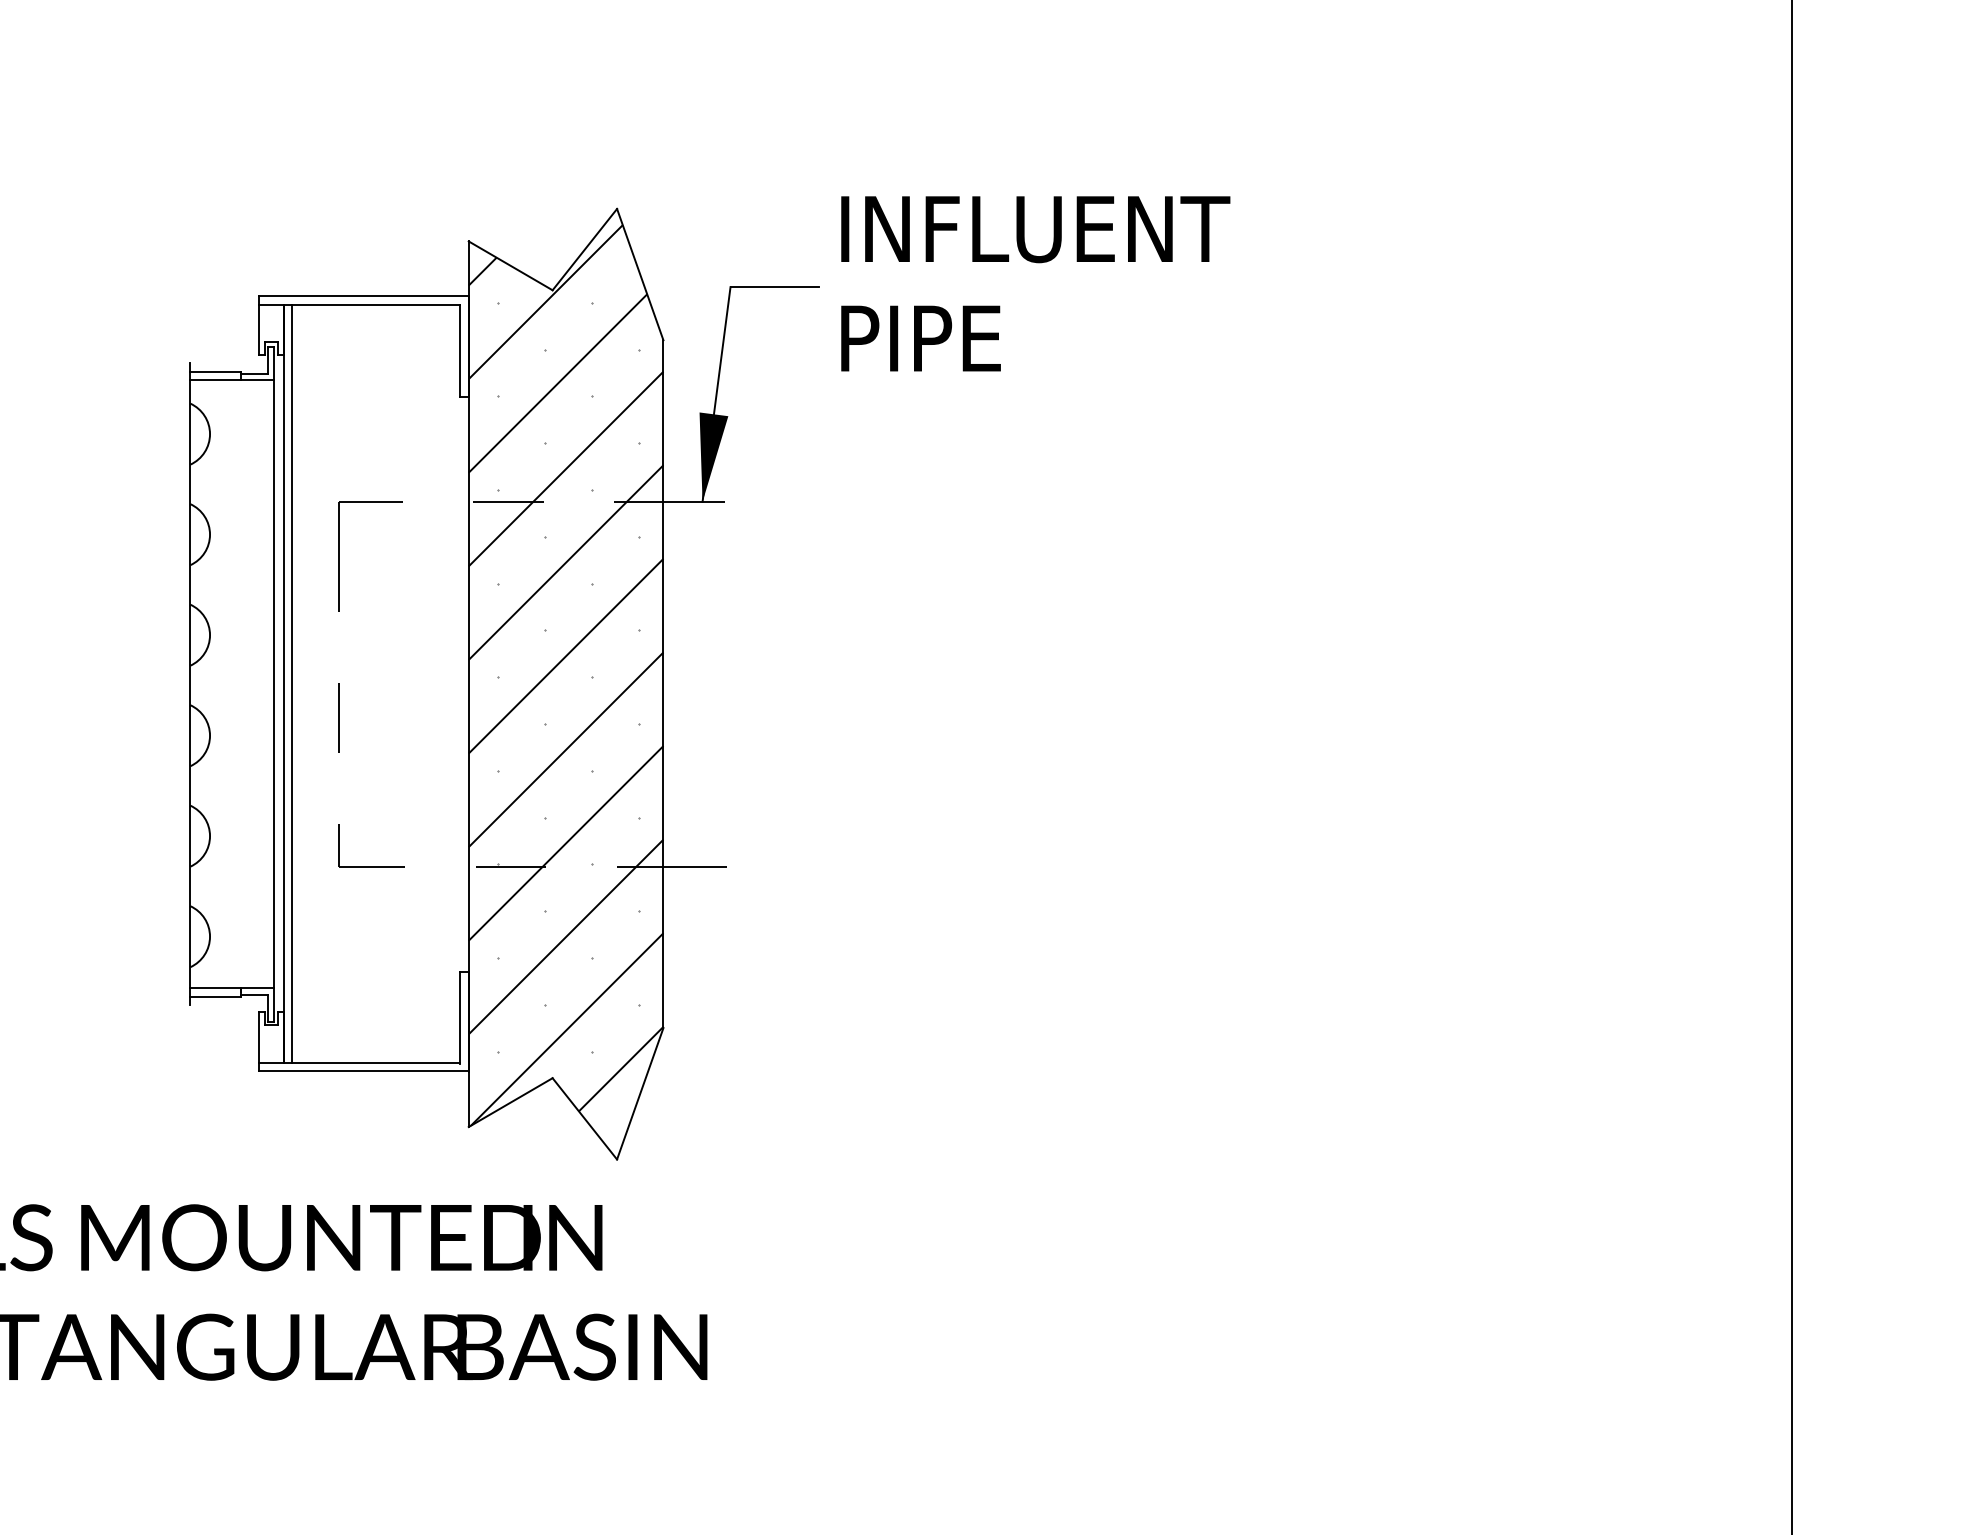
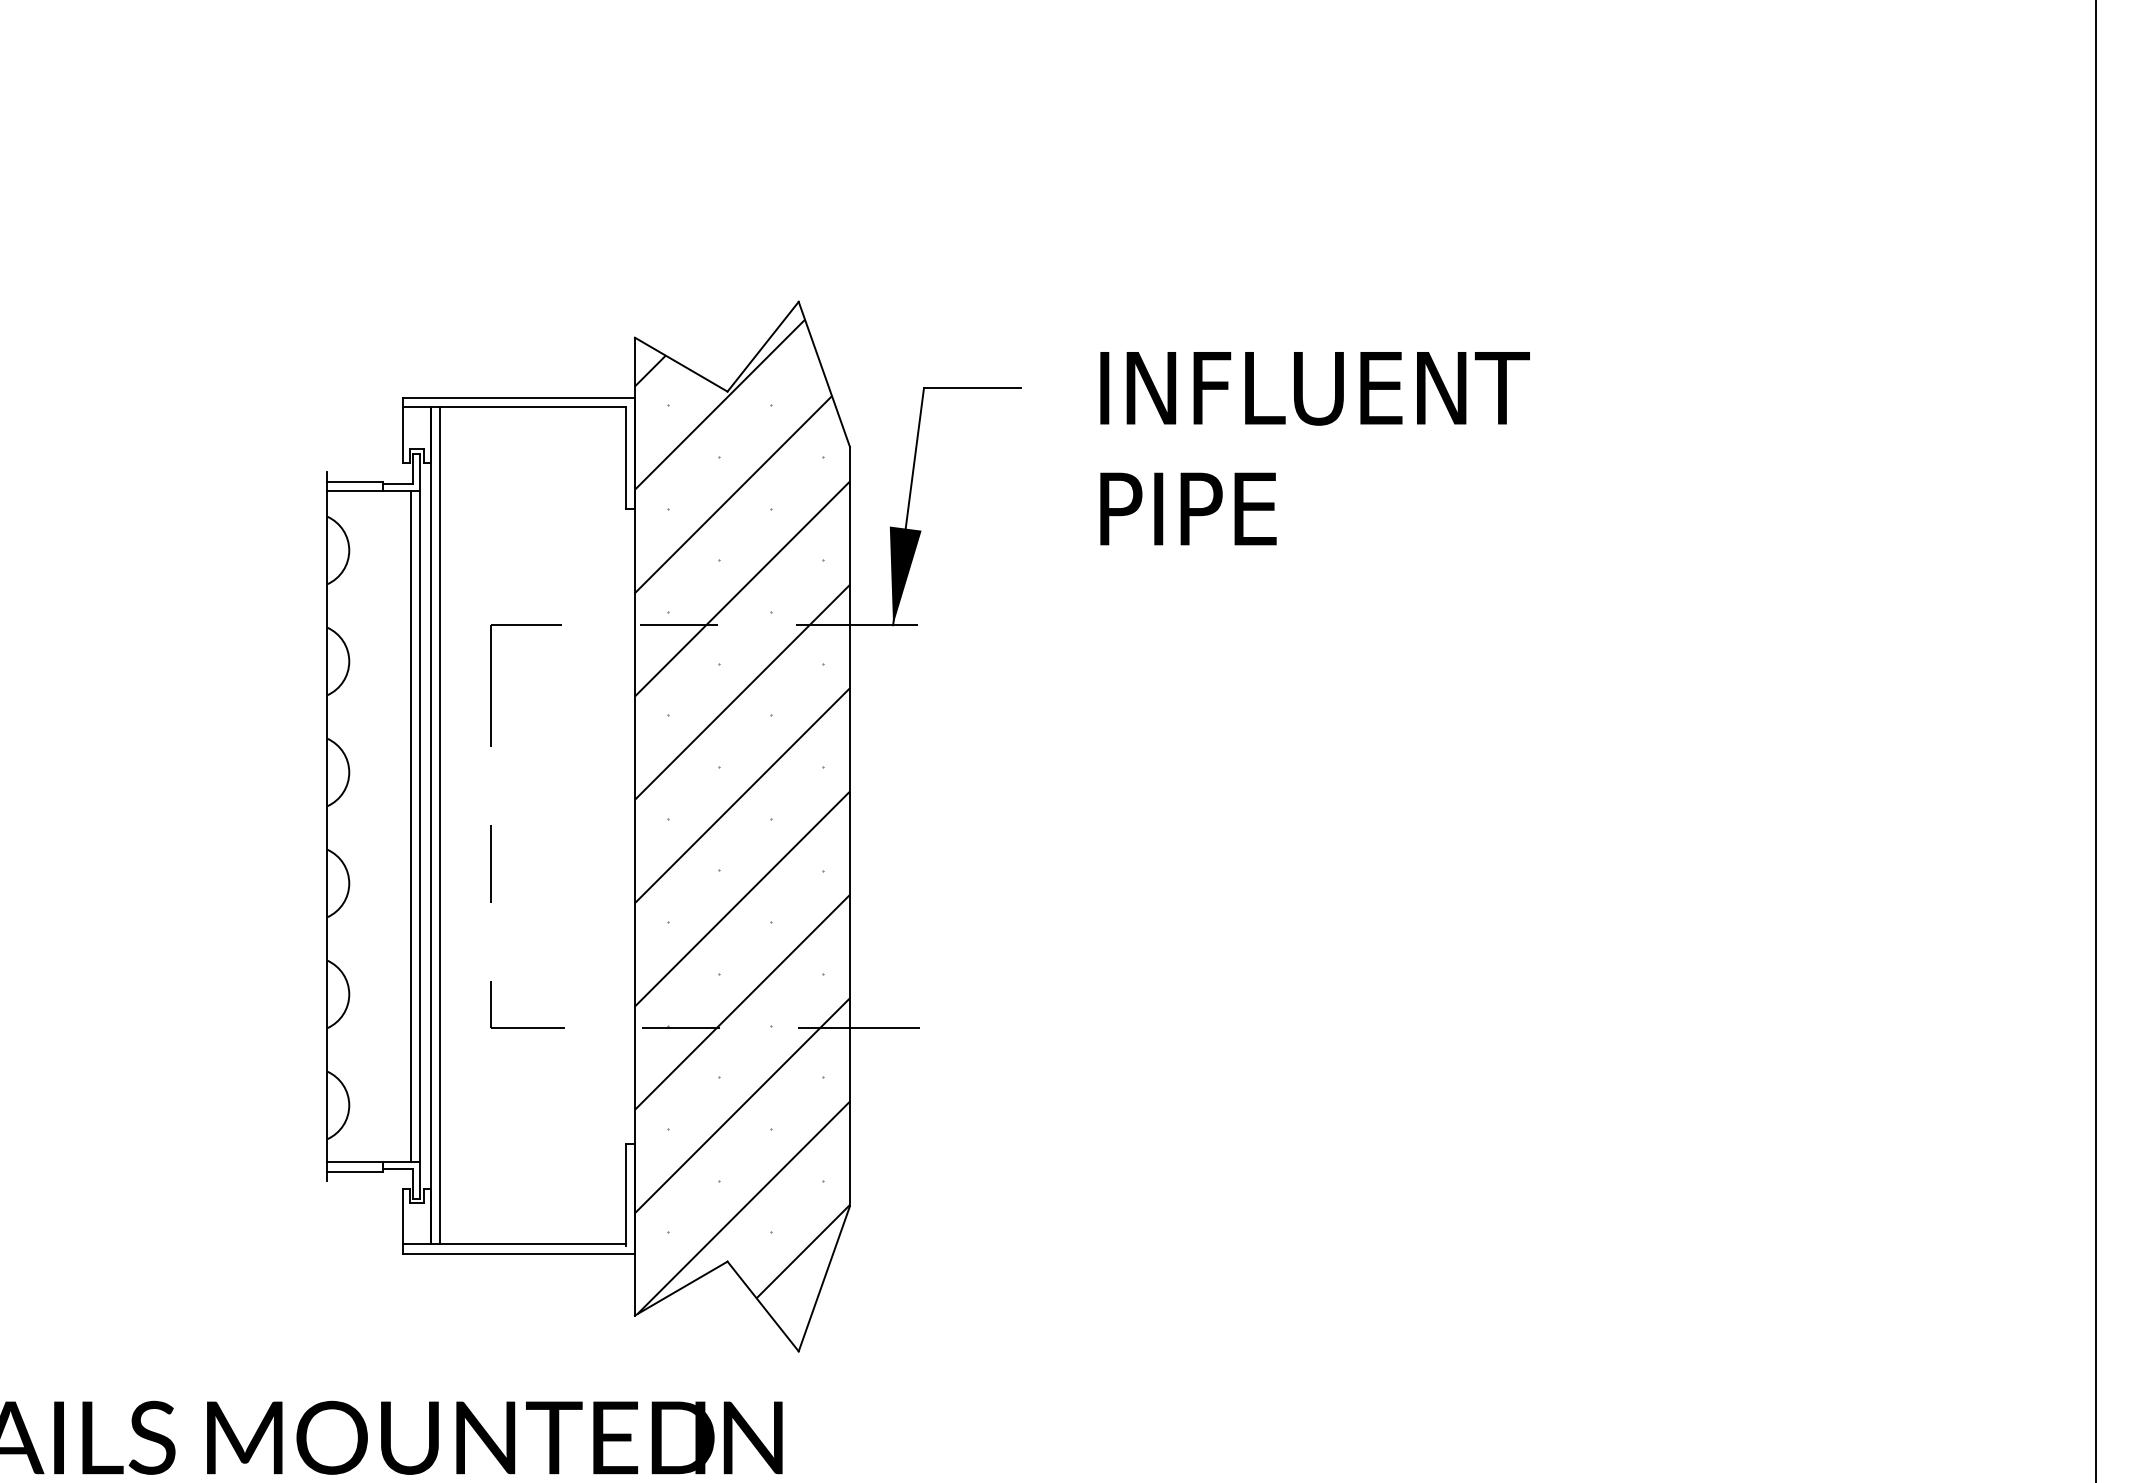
text: (1035, 283) -> (1314, 448), moved
line: (265, 684) -> (410, 826), added

